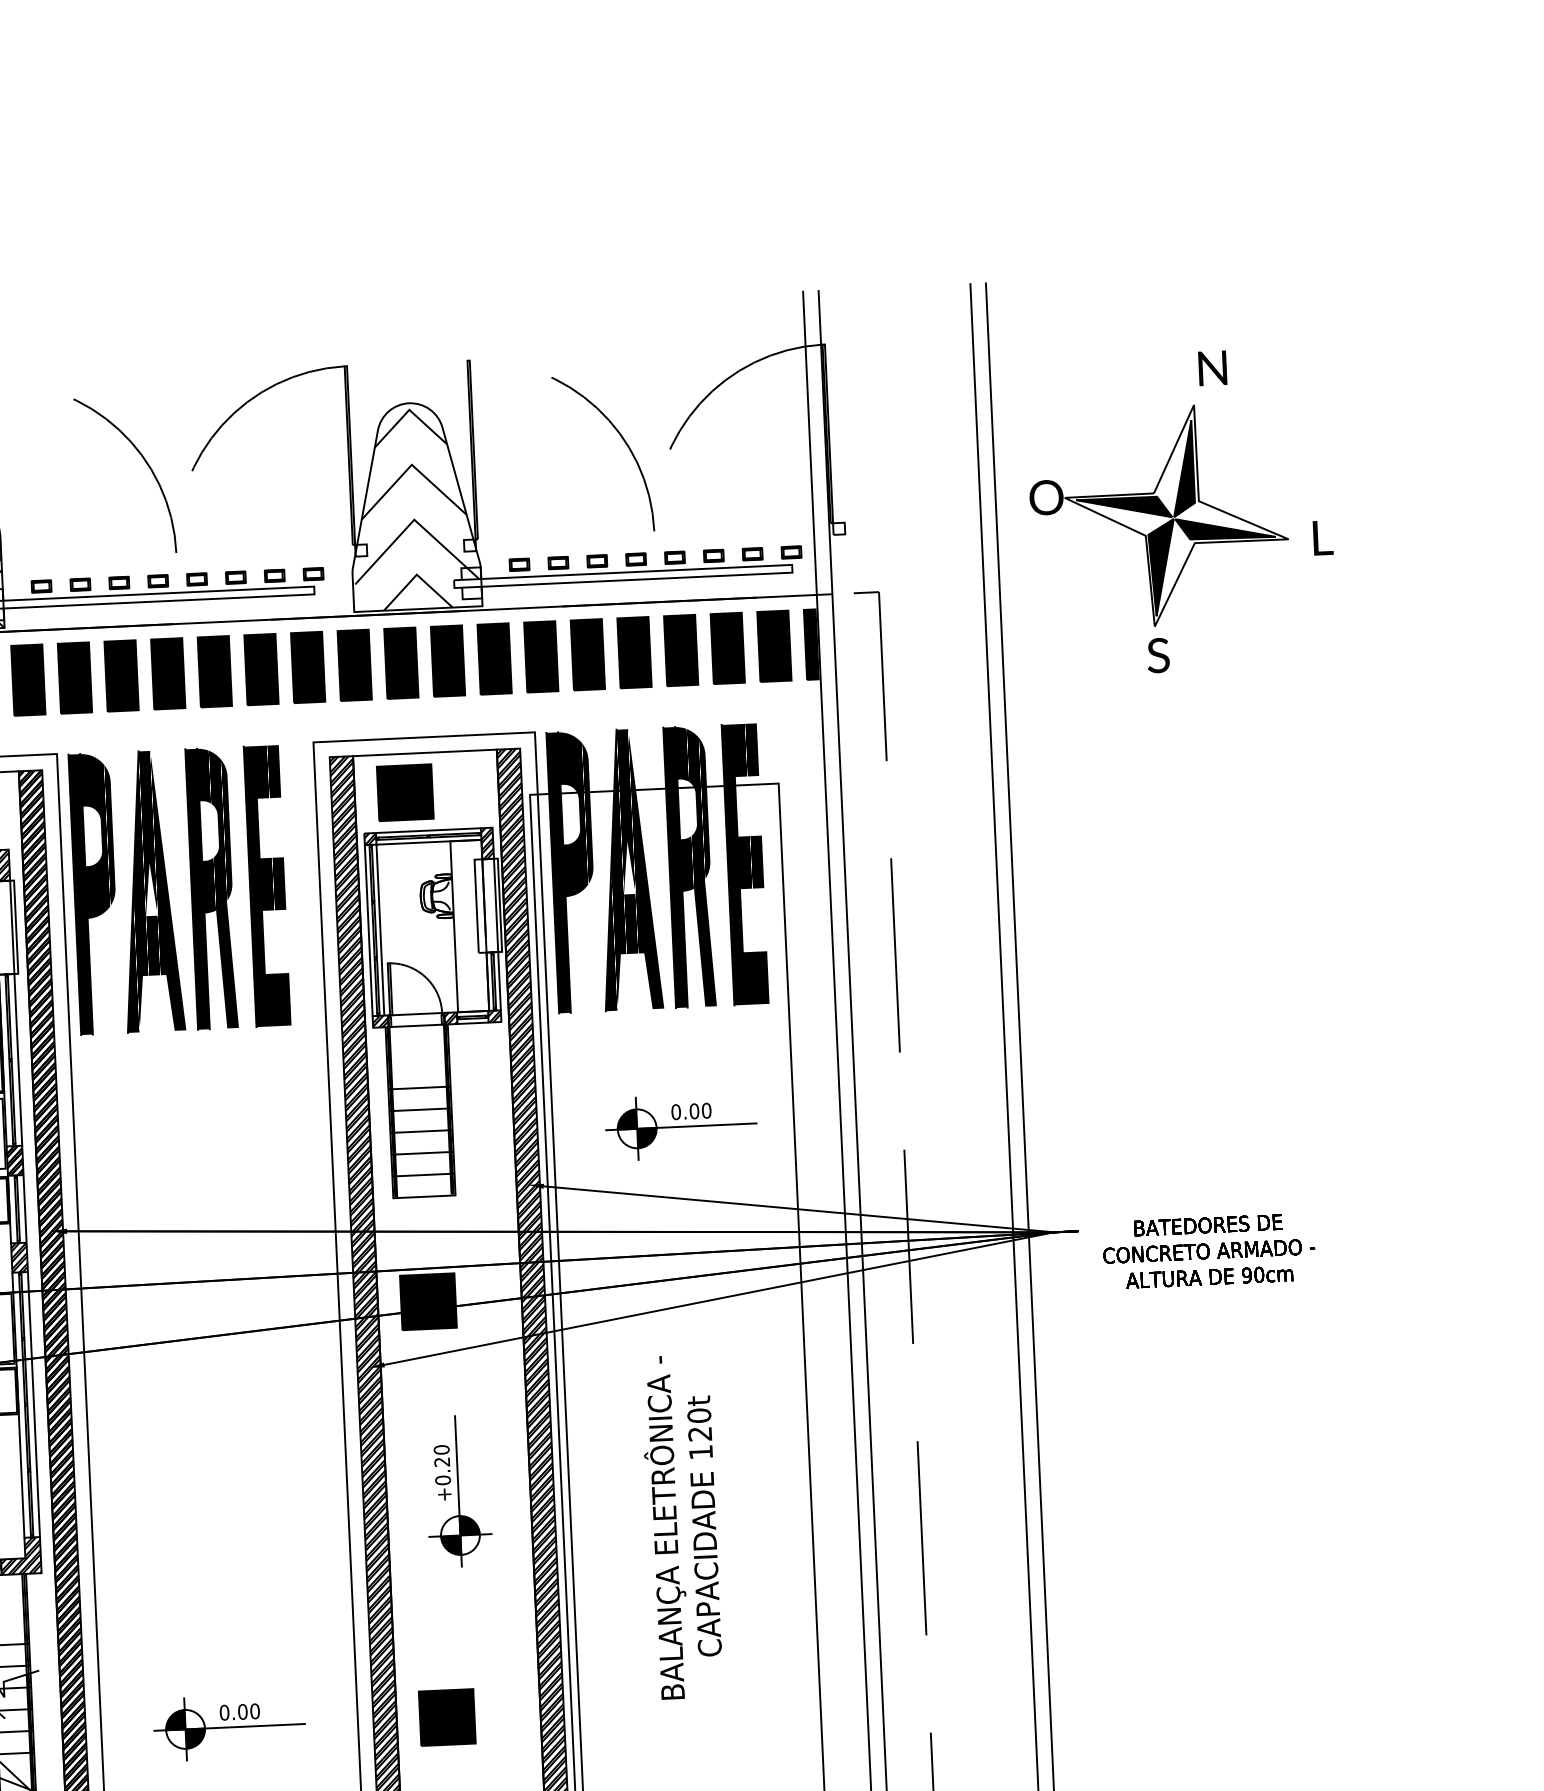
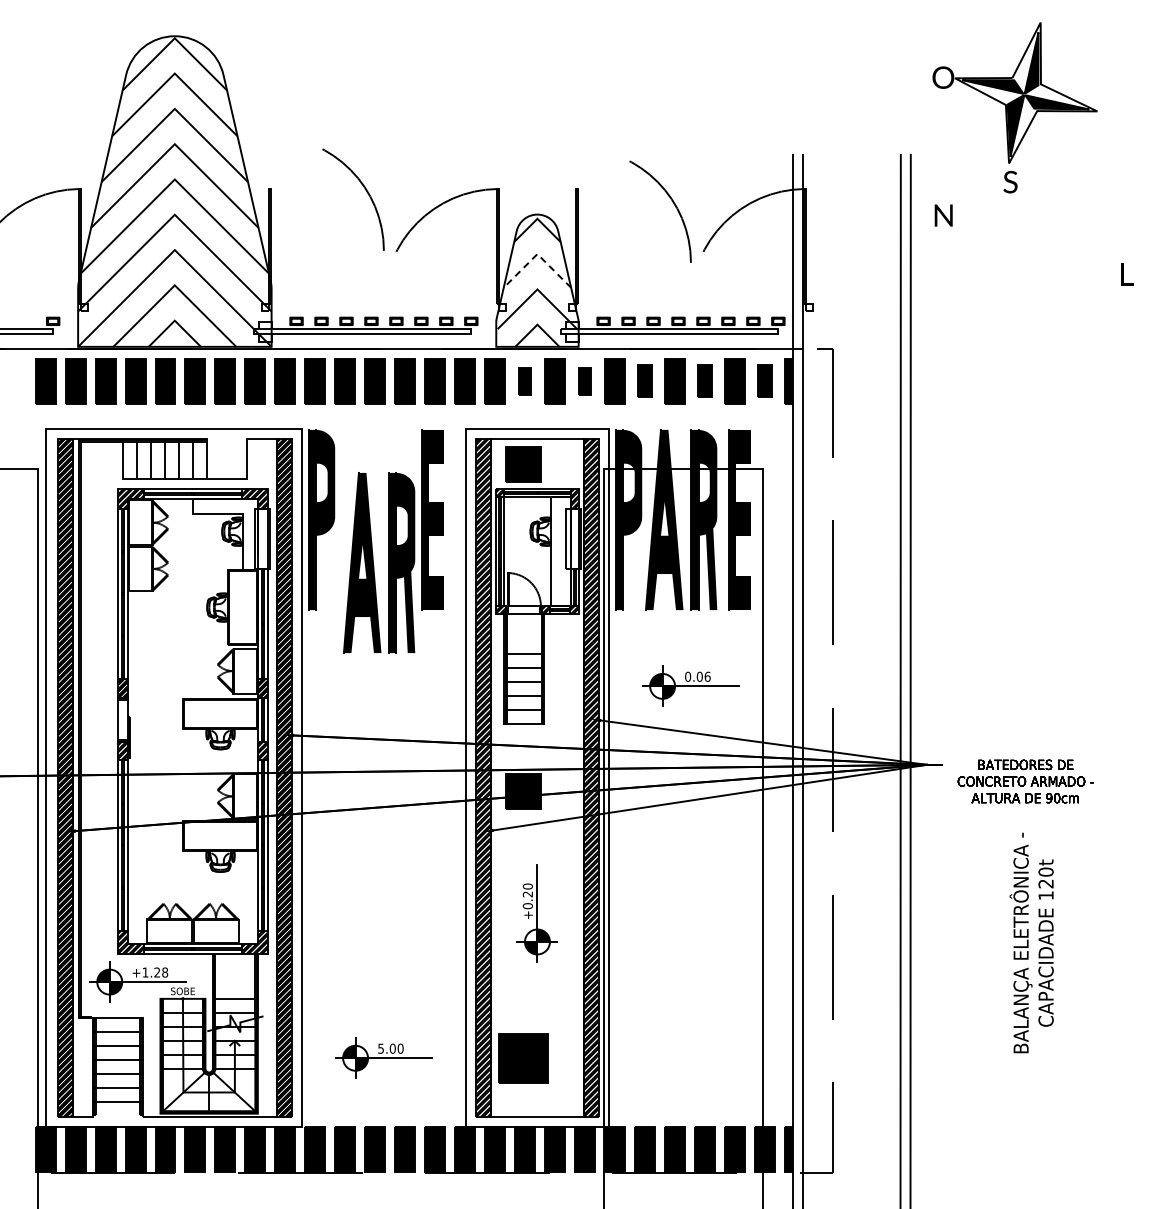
text: (1212, 368) -> (943, 215), moved
arc: (622, 441) -> (673, 204), moved
arc: (145, 463) -> (366, 192), moved
line: (411, 465) -> (537, 254), solid -> dashed
text: (1323, 537) -> (1127, 274), moved
part: (1159, 539) -> (1014, 107), moved
part: (774, 647) -> (764, 381), size x0.7
part: (680, 651) -> (704, 381), size x0.7
part: (587, 655) -> (644, 381), size x0.7
part: (494, 659) -> (584, 381), size x0.6
part: (400, 664) -> (524, 381), size x0.6
part: (176, 889) -> (379, 562), moved
text: (706, 1110) -> (707, 676), 0.00 -> 0.06
text: (681, 1526) -> (1031, 942), moved
text: (225, 1712) -> (381, 1048), 0.00 -> 5.00
part: (446, 1717) -> (523, 1058), size x1.4

